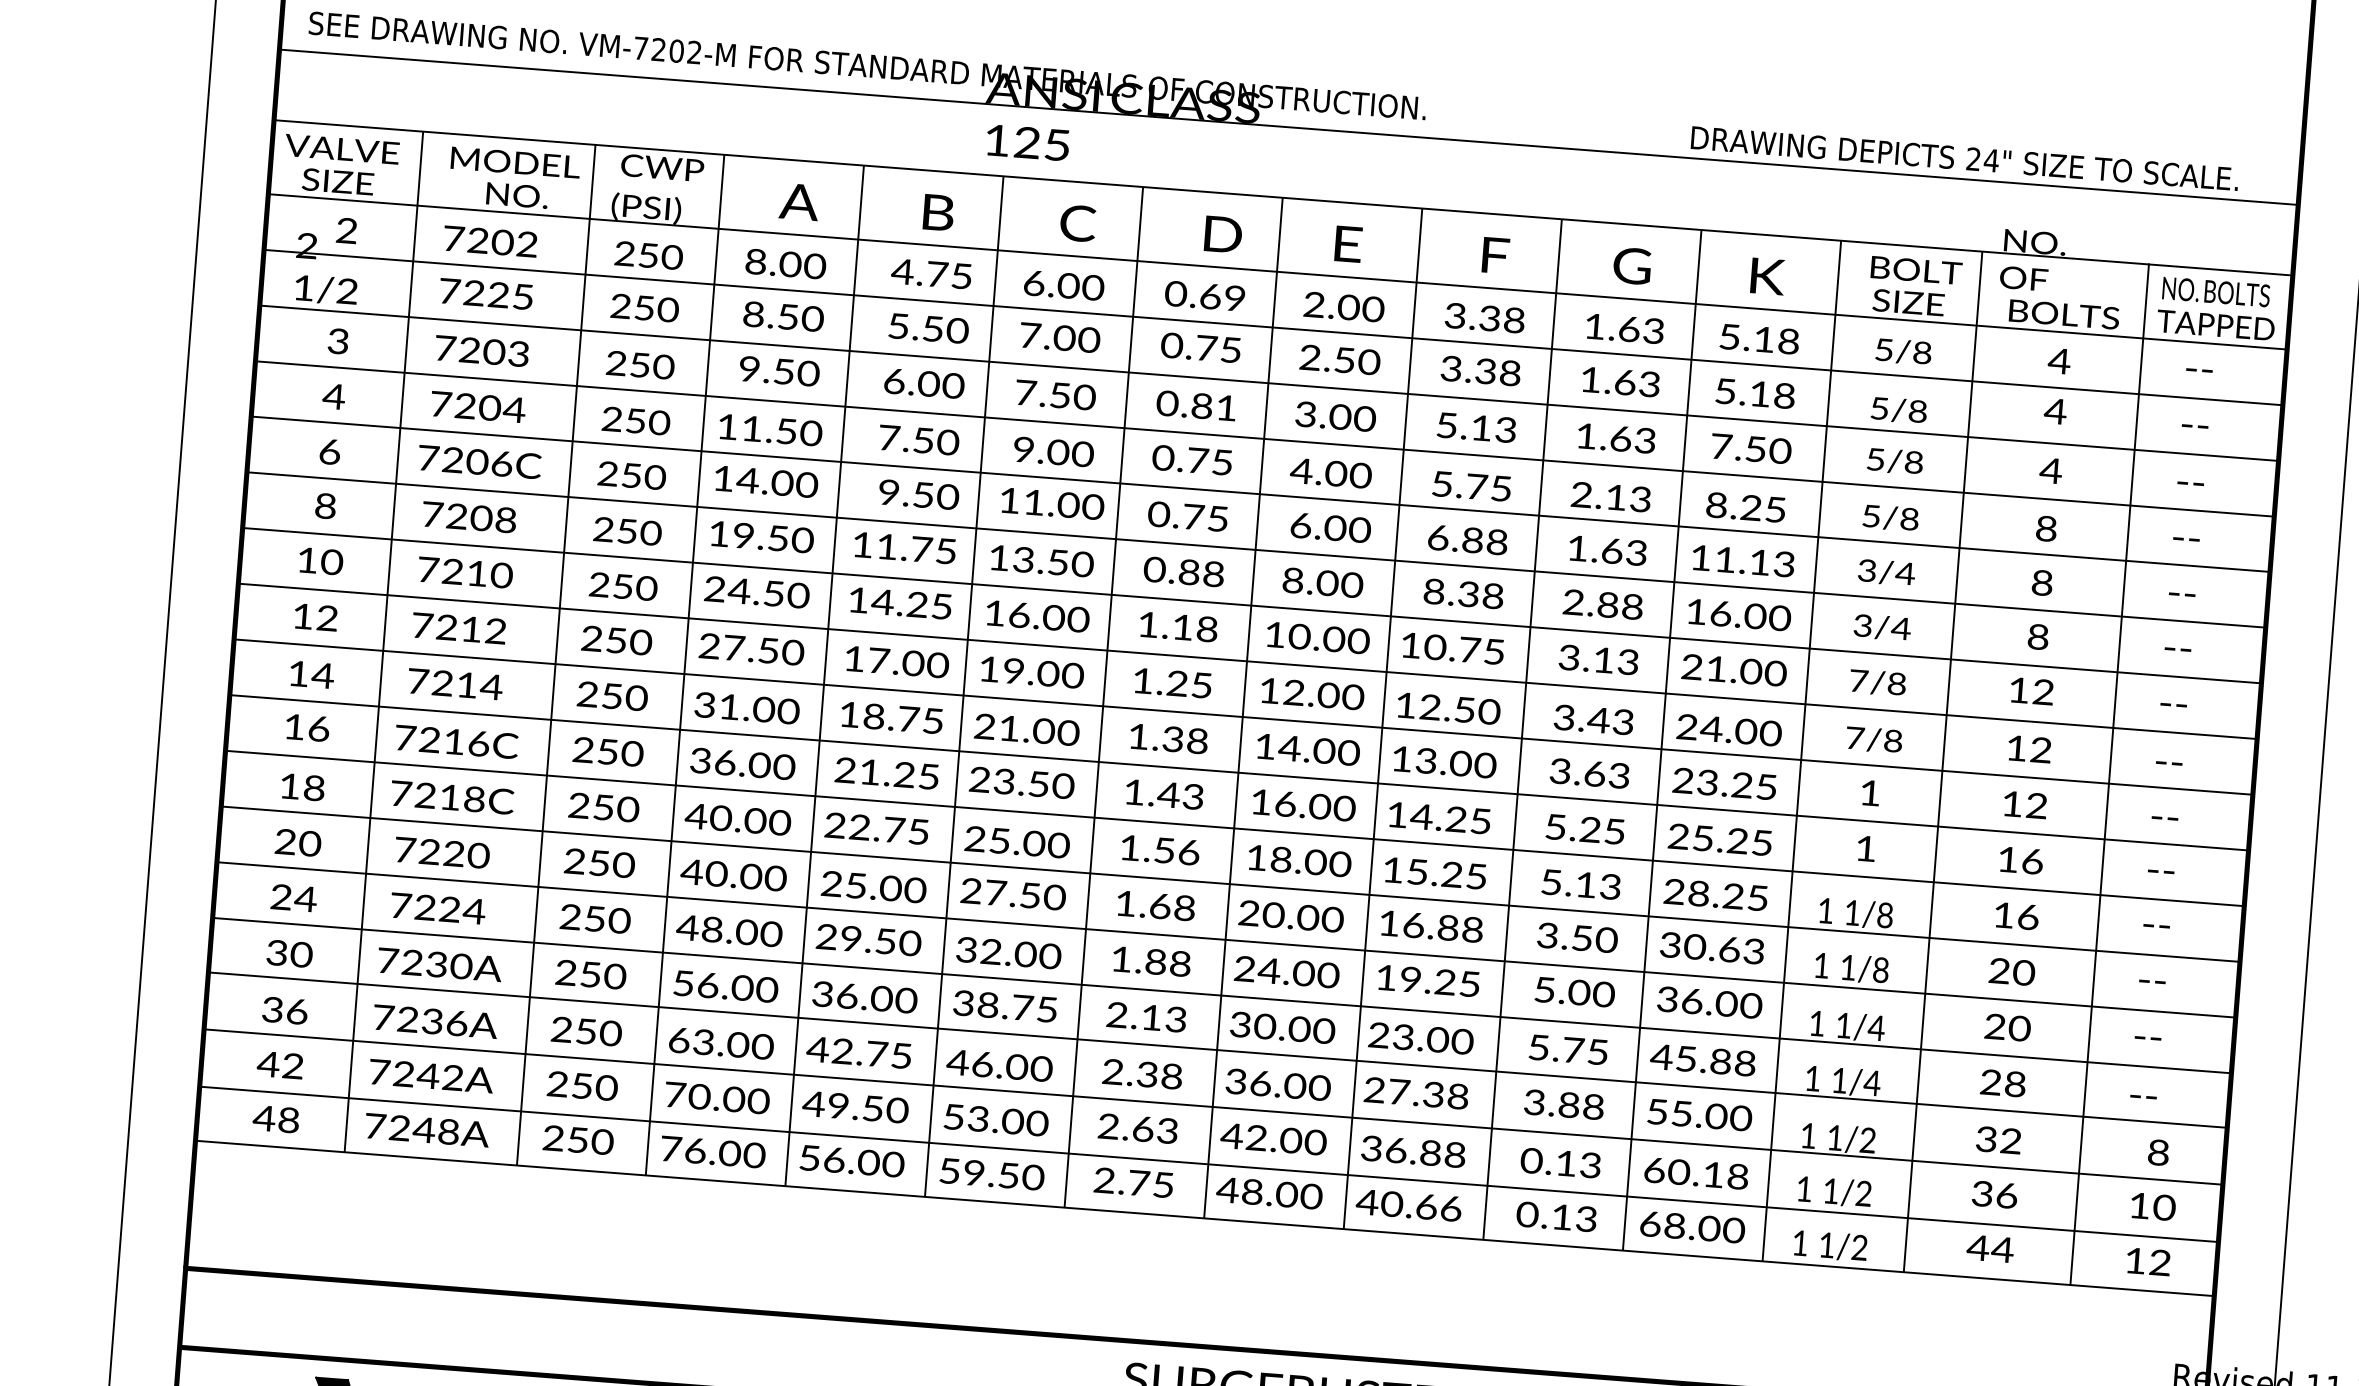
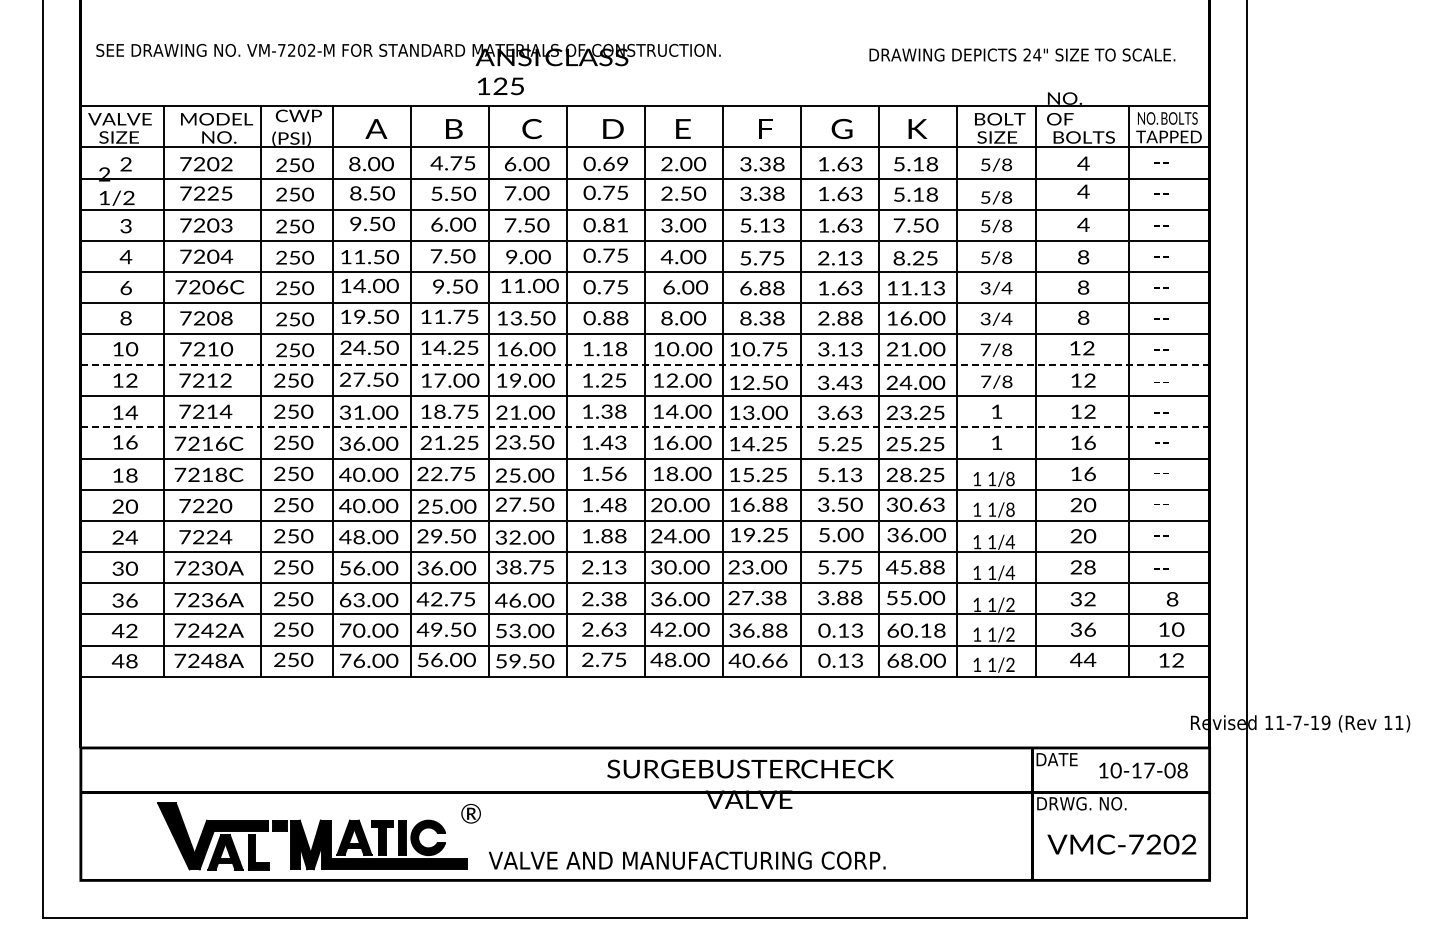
line: (1287, 127) -> (644, 66), removed
line: (1248, 662) -> (645, 365), solid -> dashed
line: (1239, 772) -> (645, 427), solid -> dashed
text: (1159, 907) -> (606, 505), 1.68 -> 1.48

